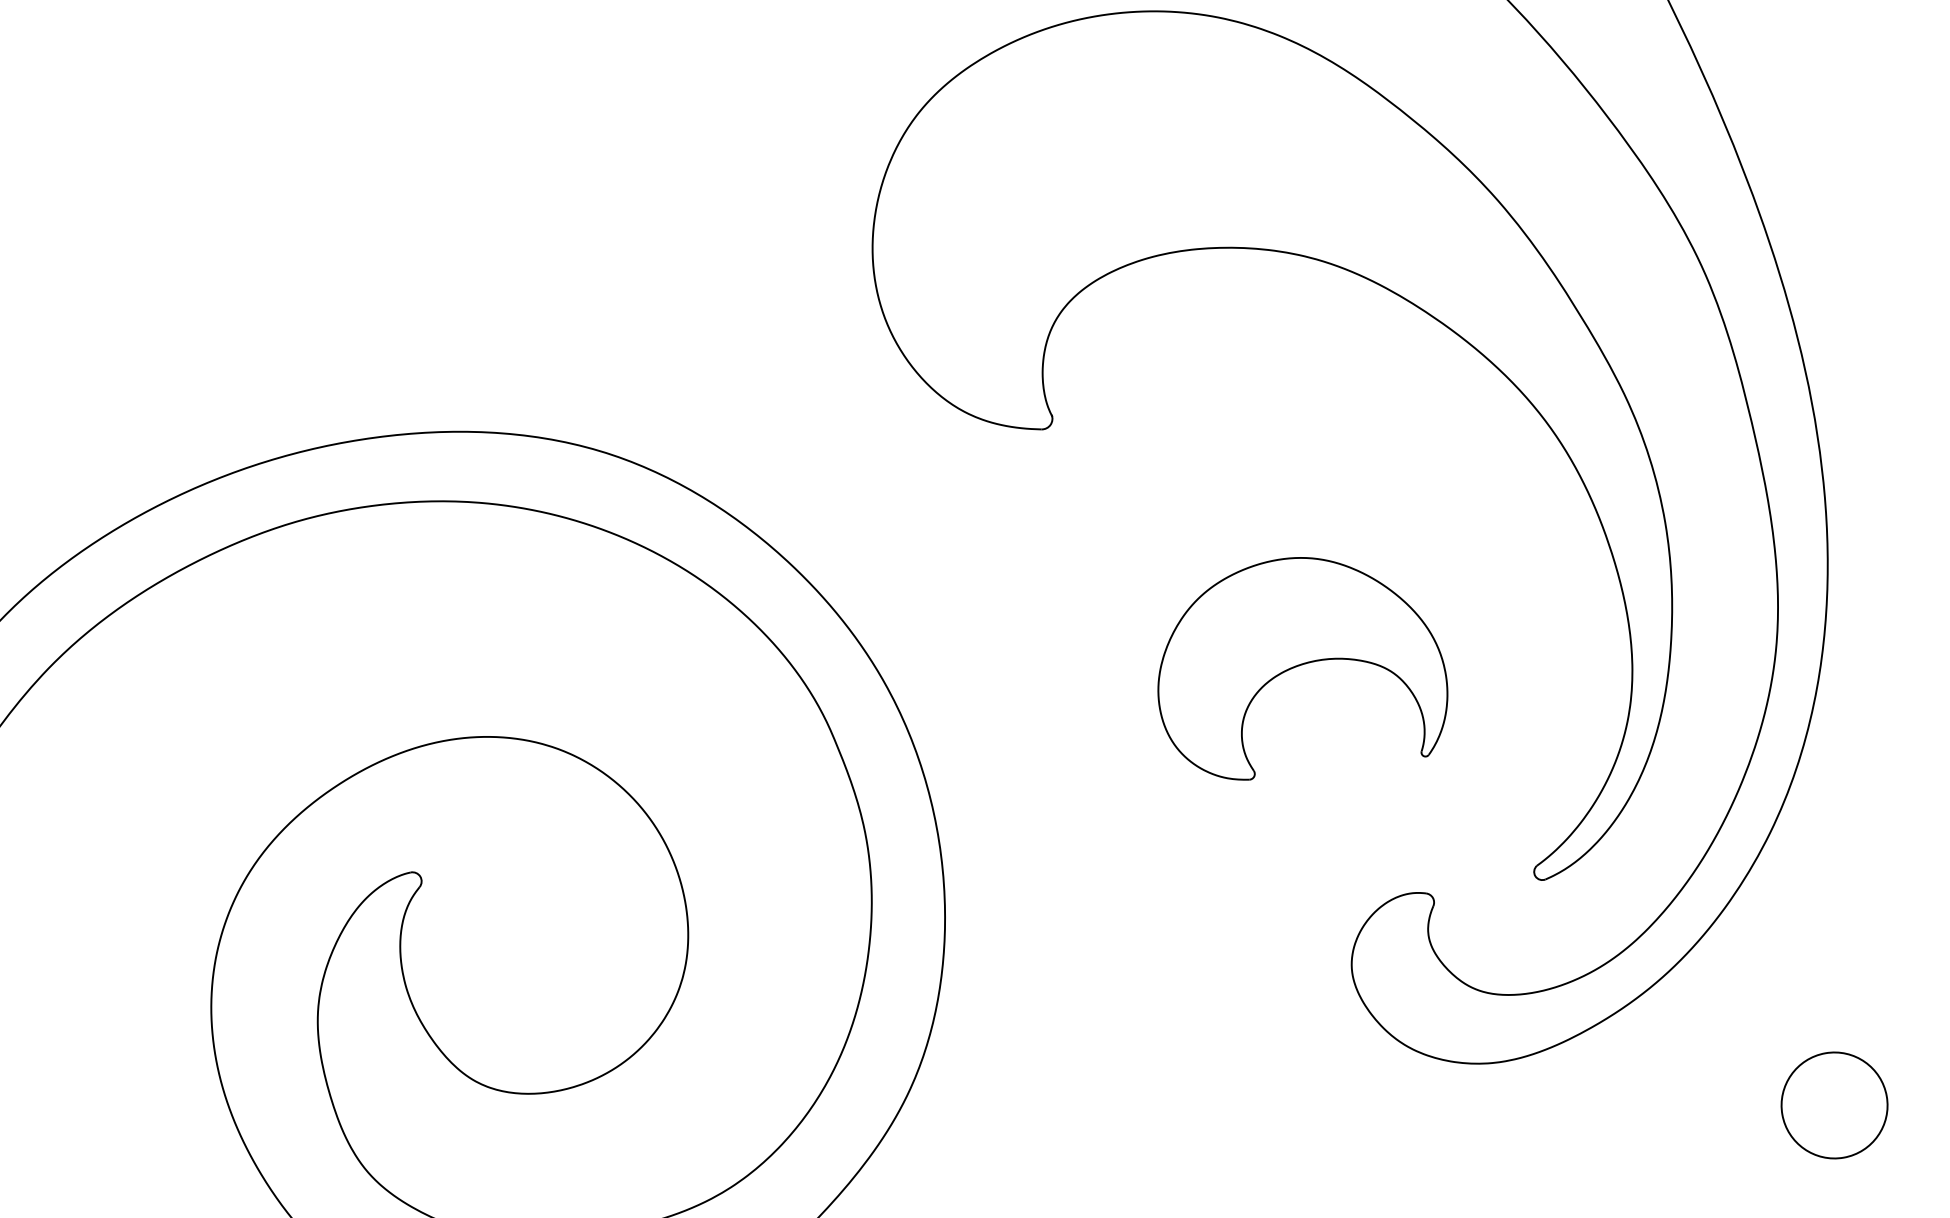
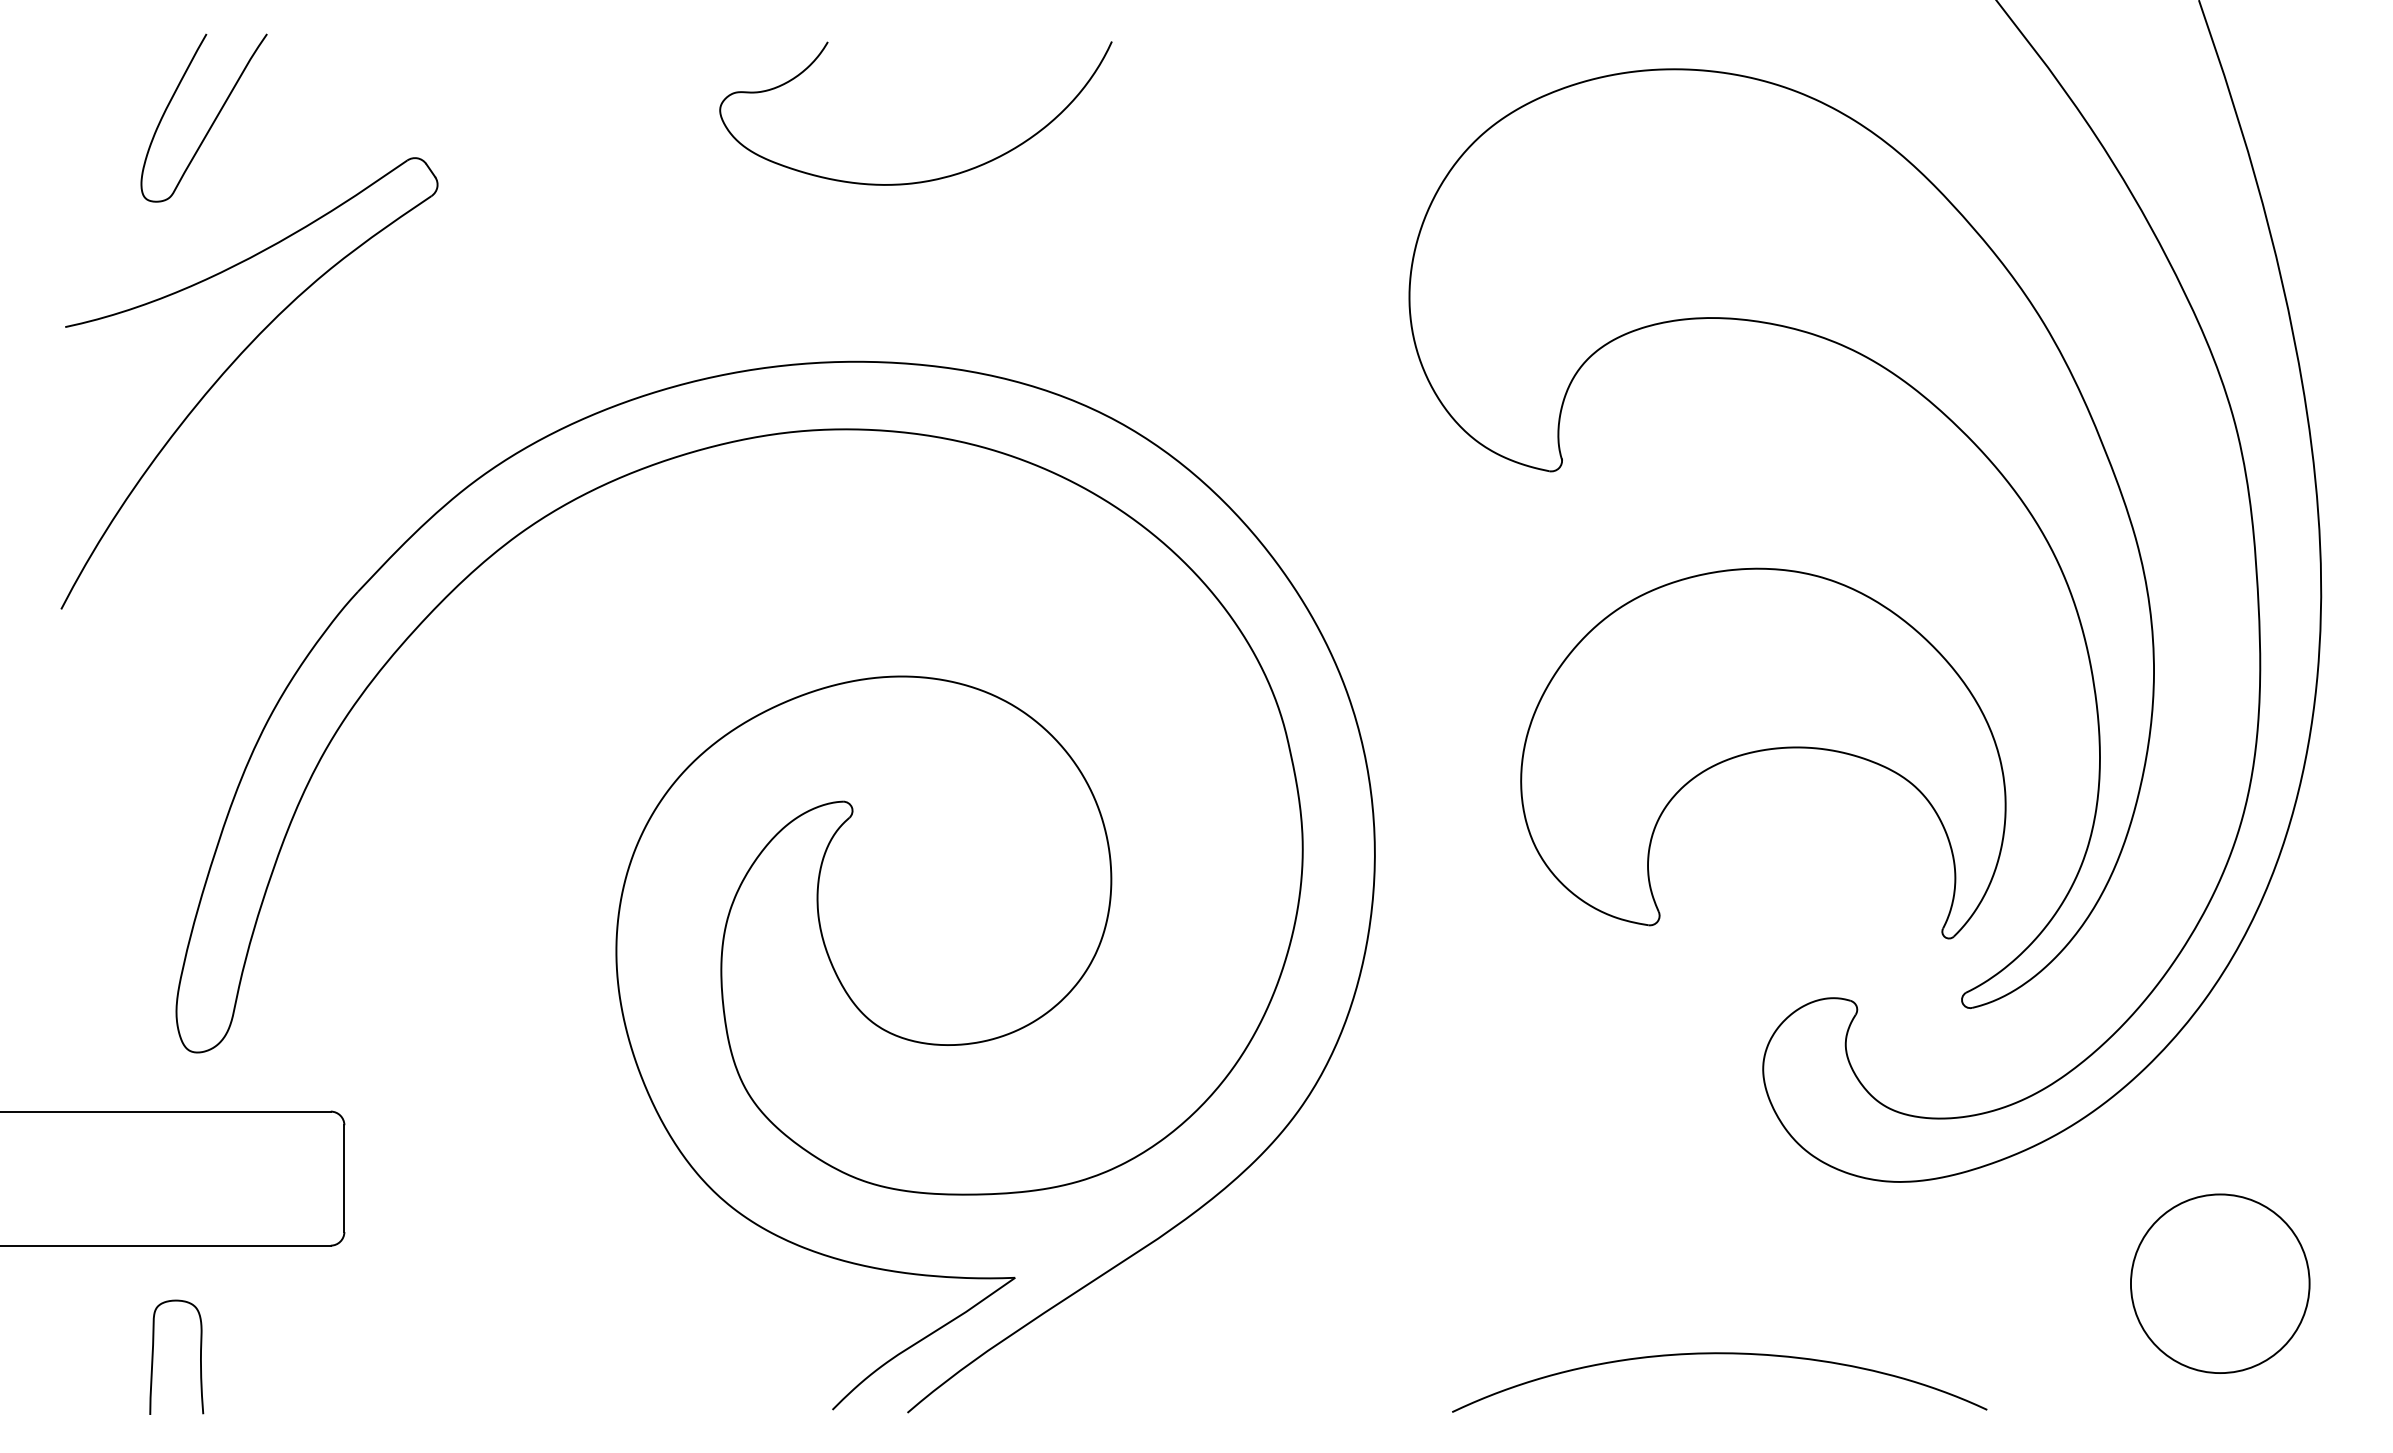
curve: (383, 253) -> (924, 180), added
part: (1298, 667) -> (1763, 753), size x1.67
circle: (1833, 1105) -> (2219, 1283), size x1.67

